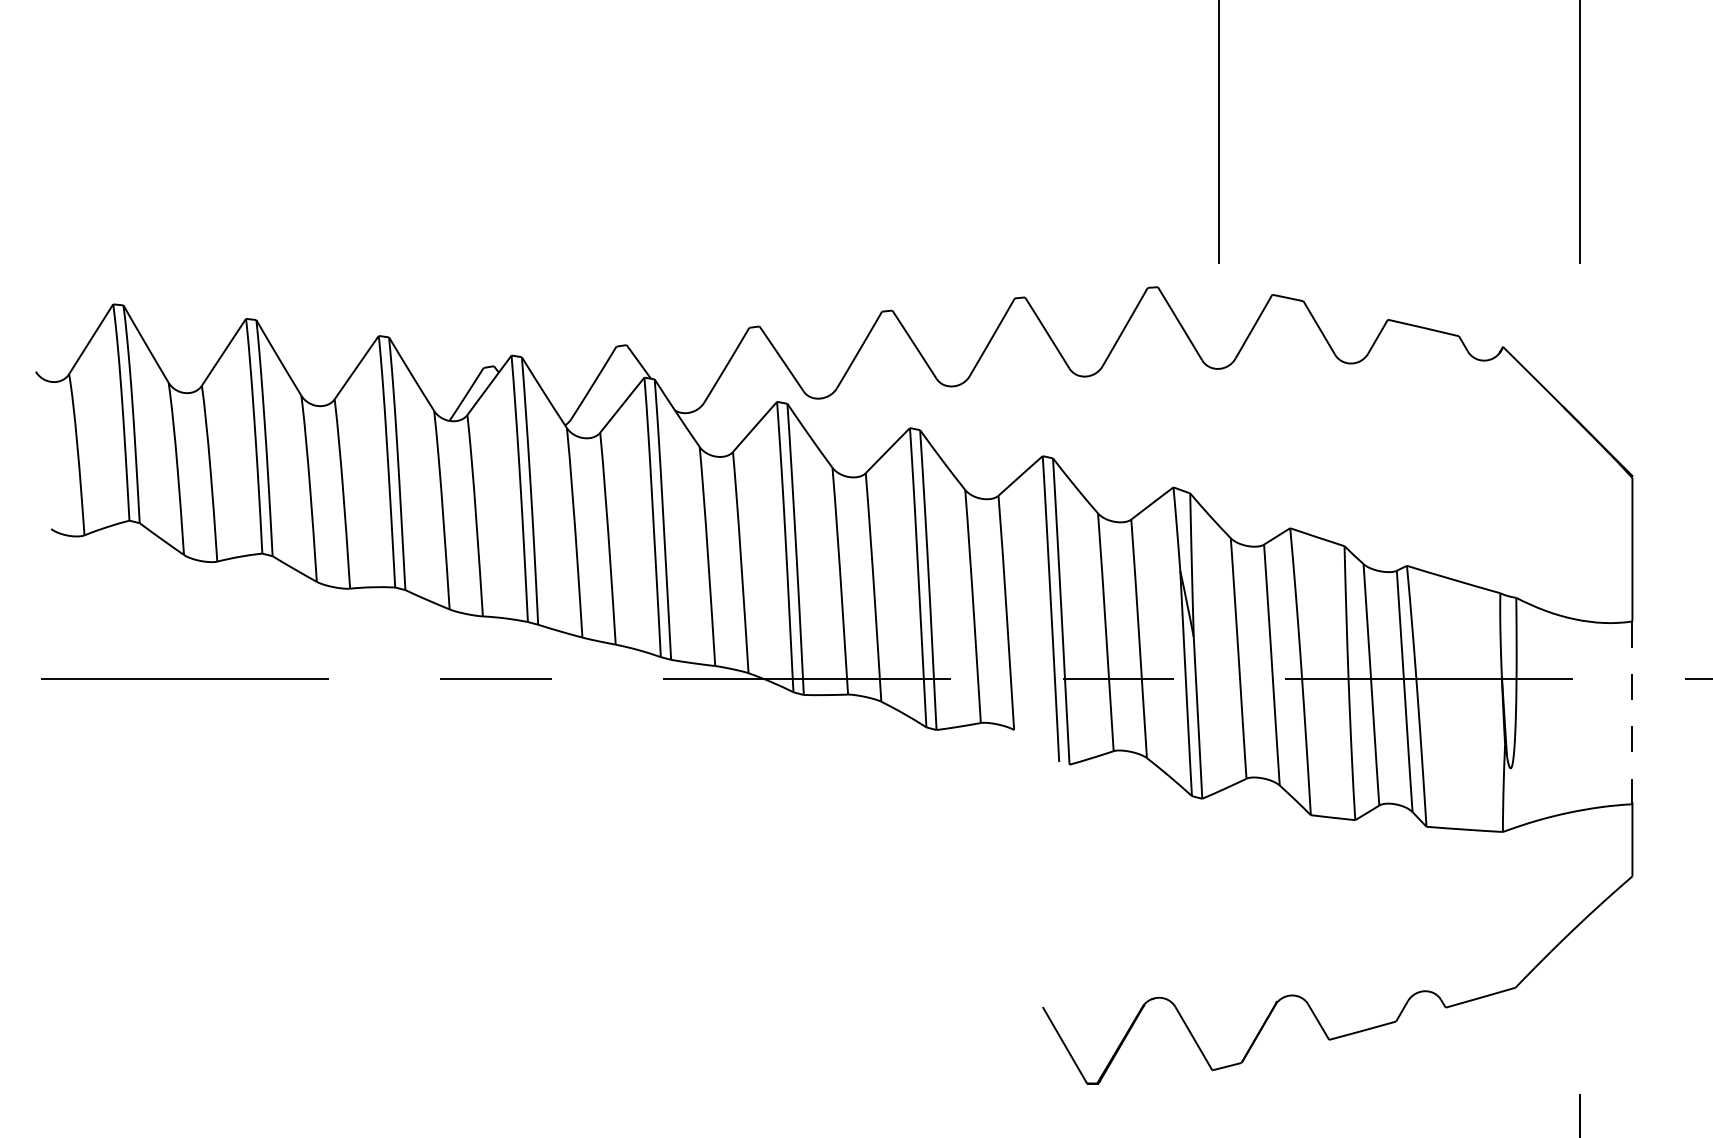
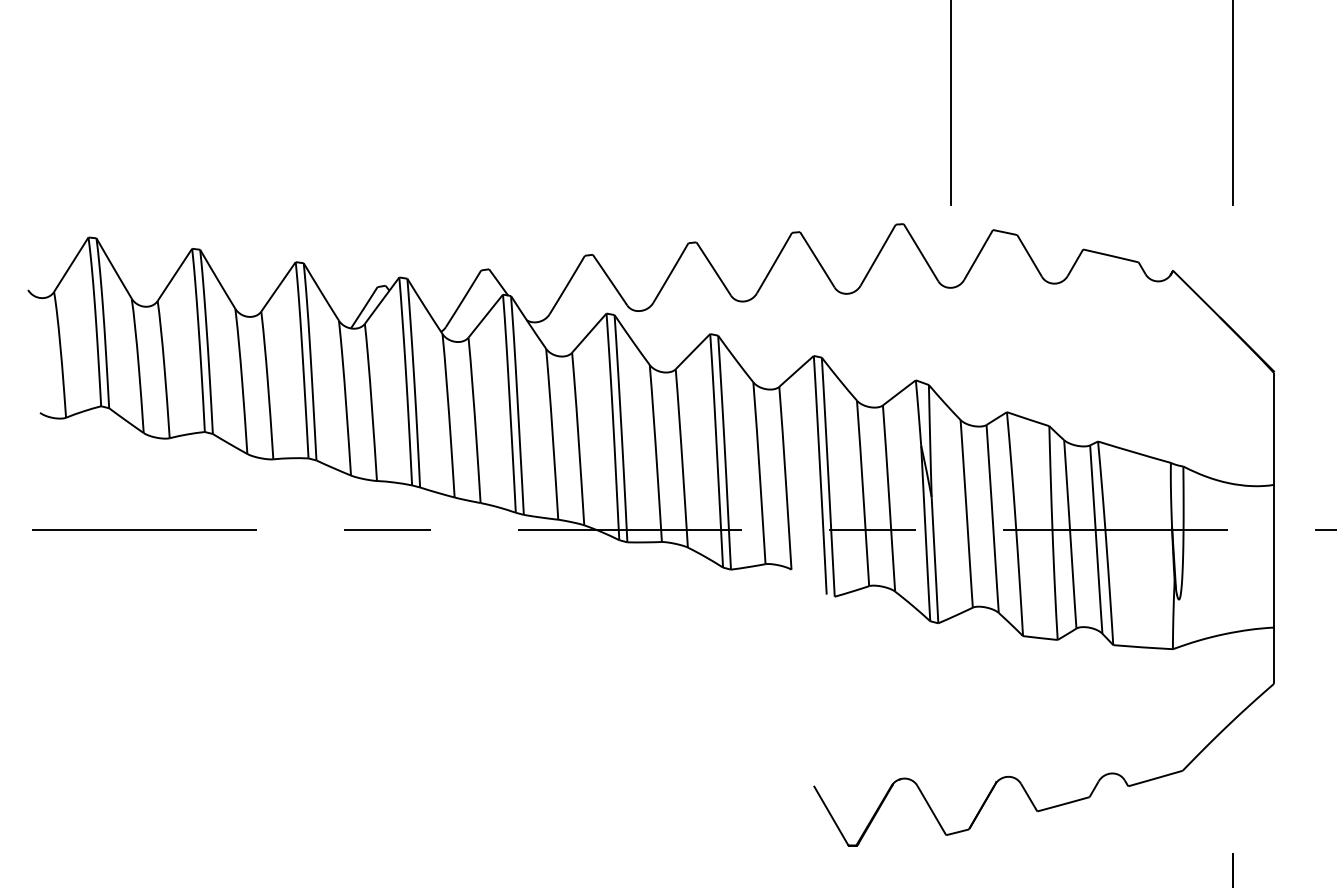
line: (1631, 713) -> (1273, 556), dashed -> solid

